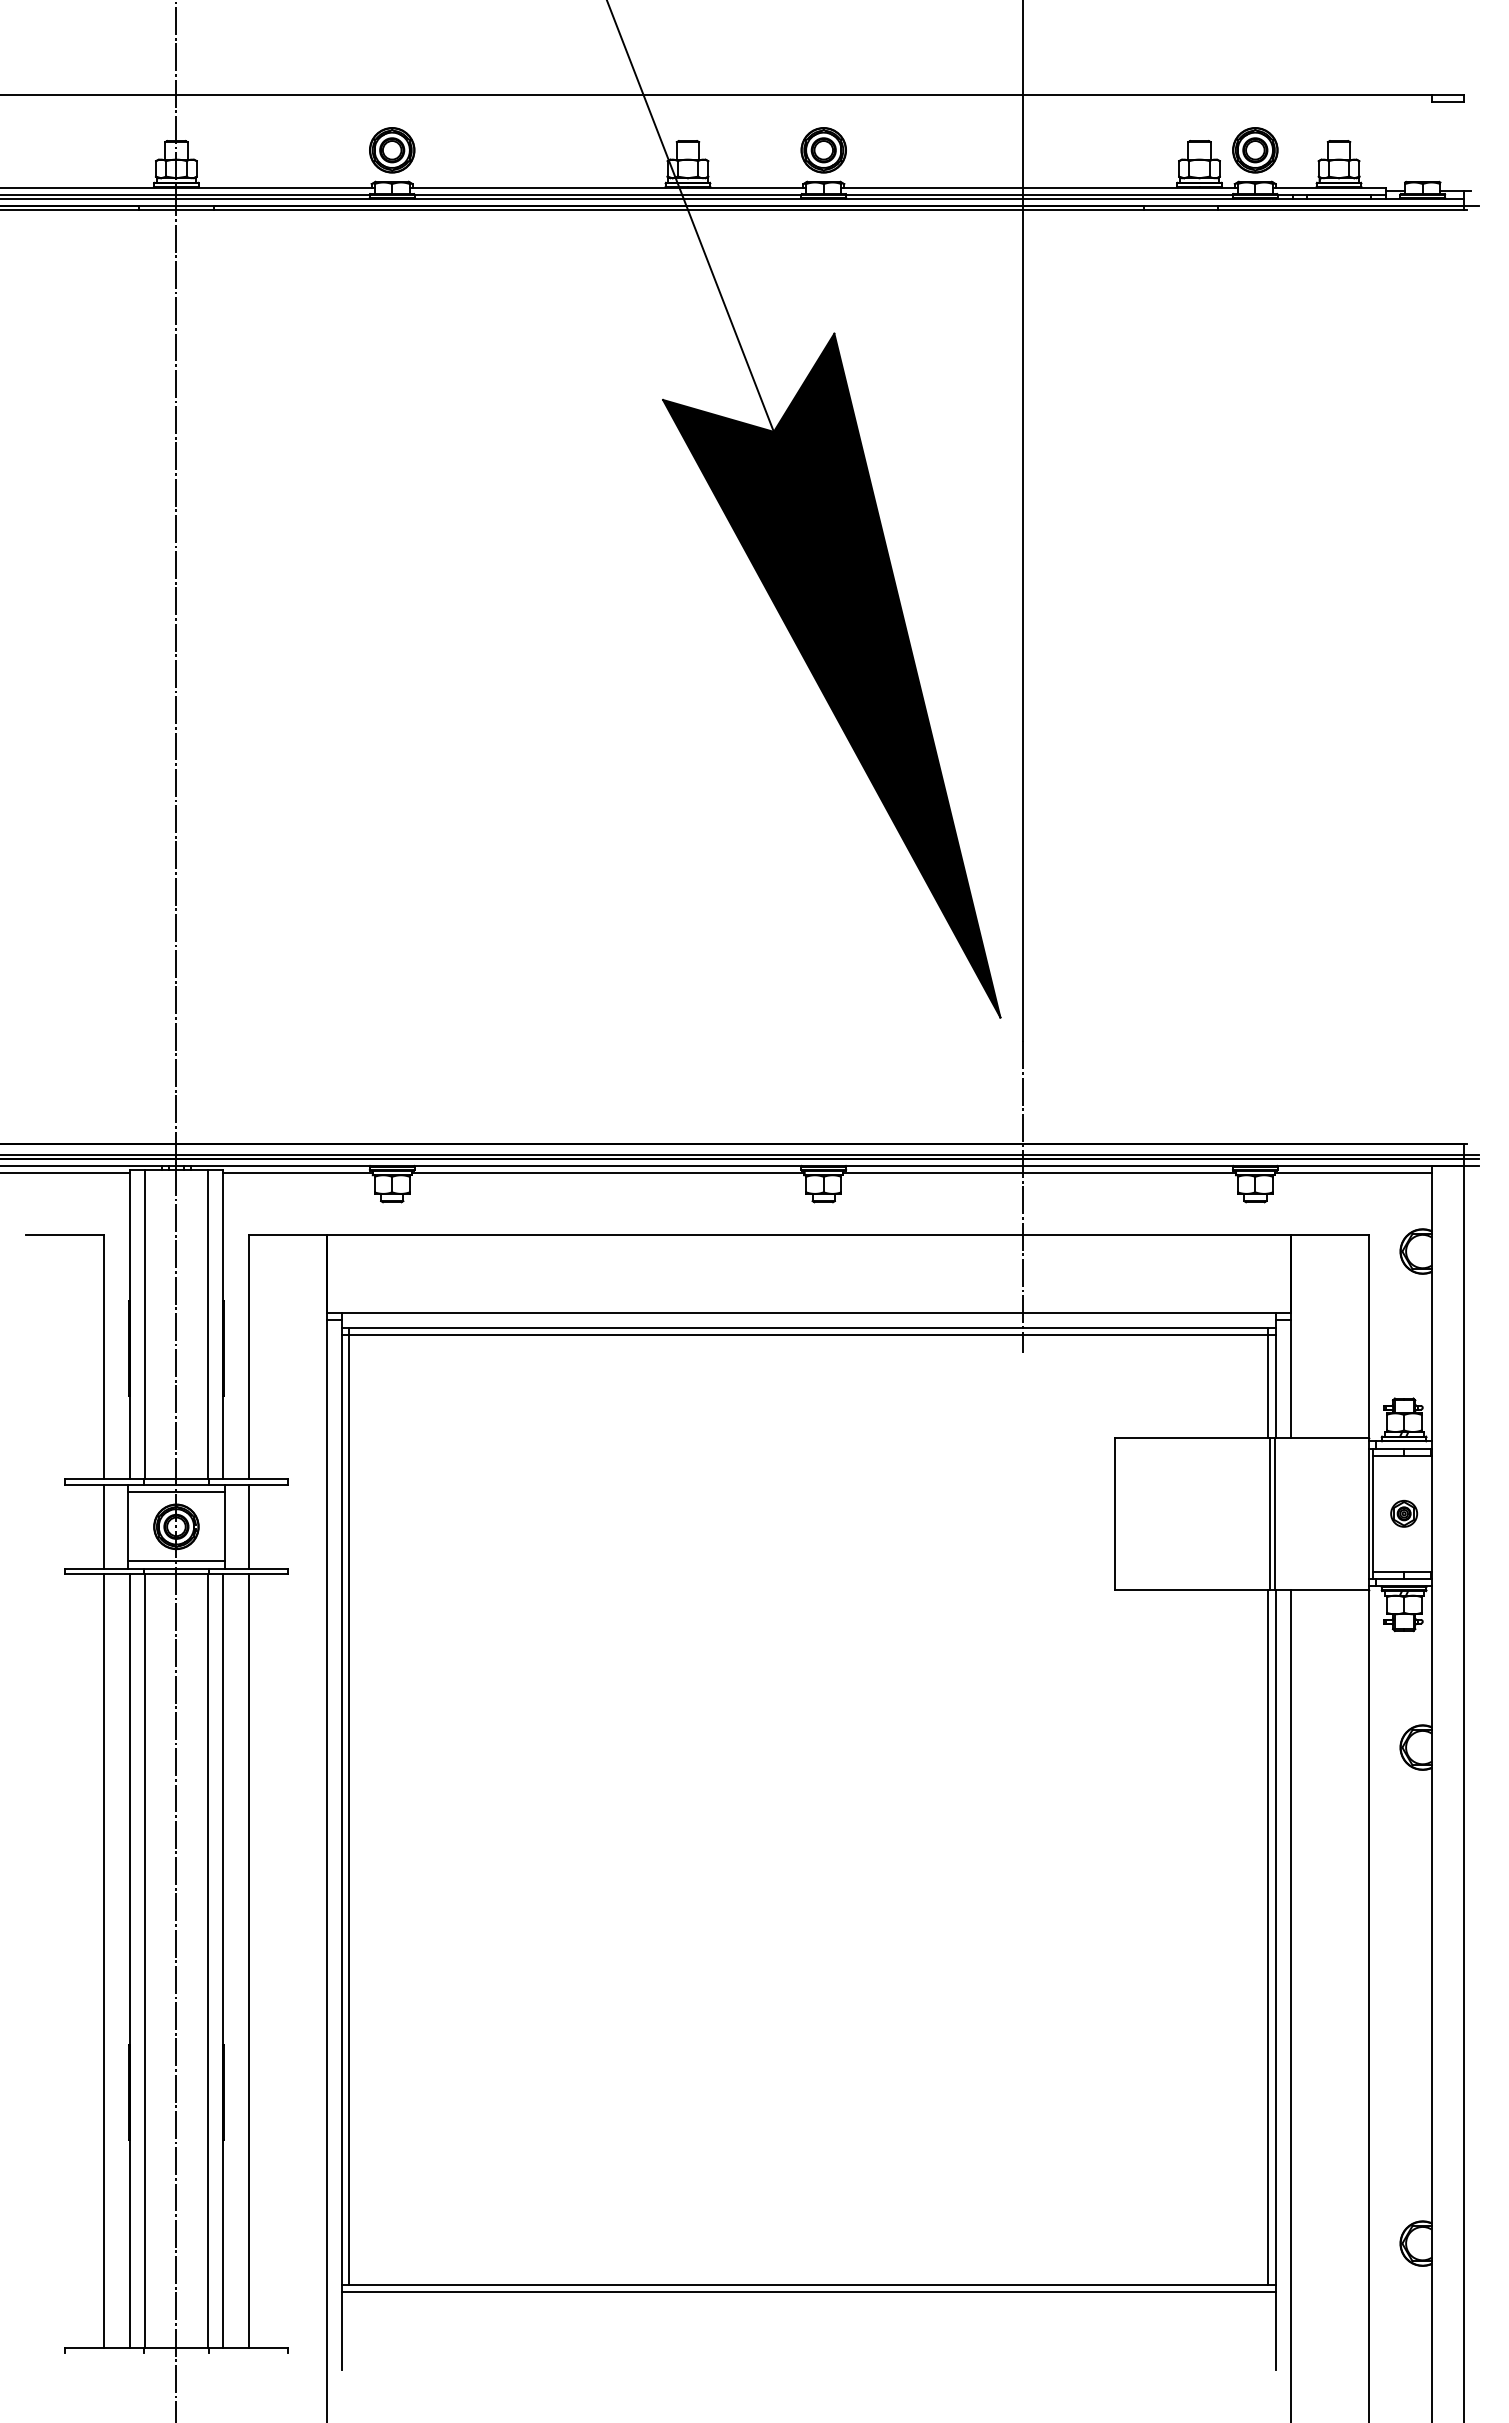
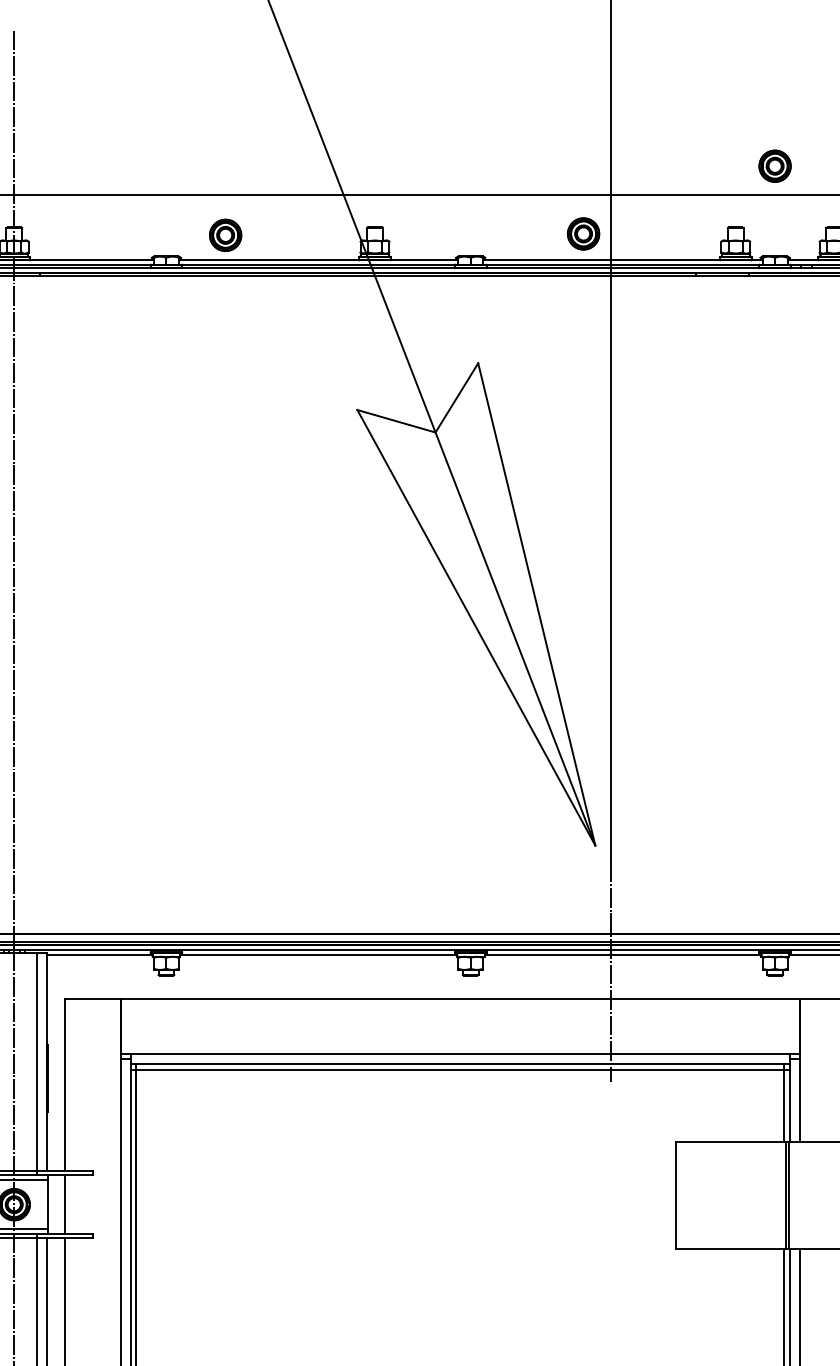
part: (392, 150) -> (225, 235), moved
part: (823, 150) -> (583, 234), moved
part: (1255, 150) -> (775, 166), moved
fill: (831, 675) -> (476, 604), removed

